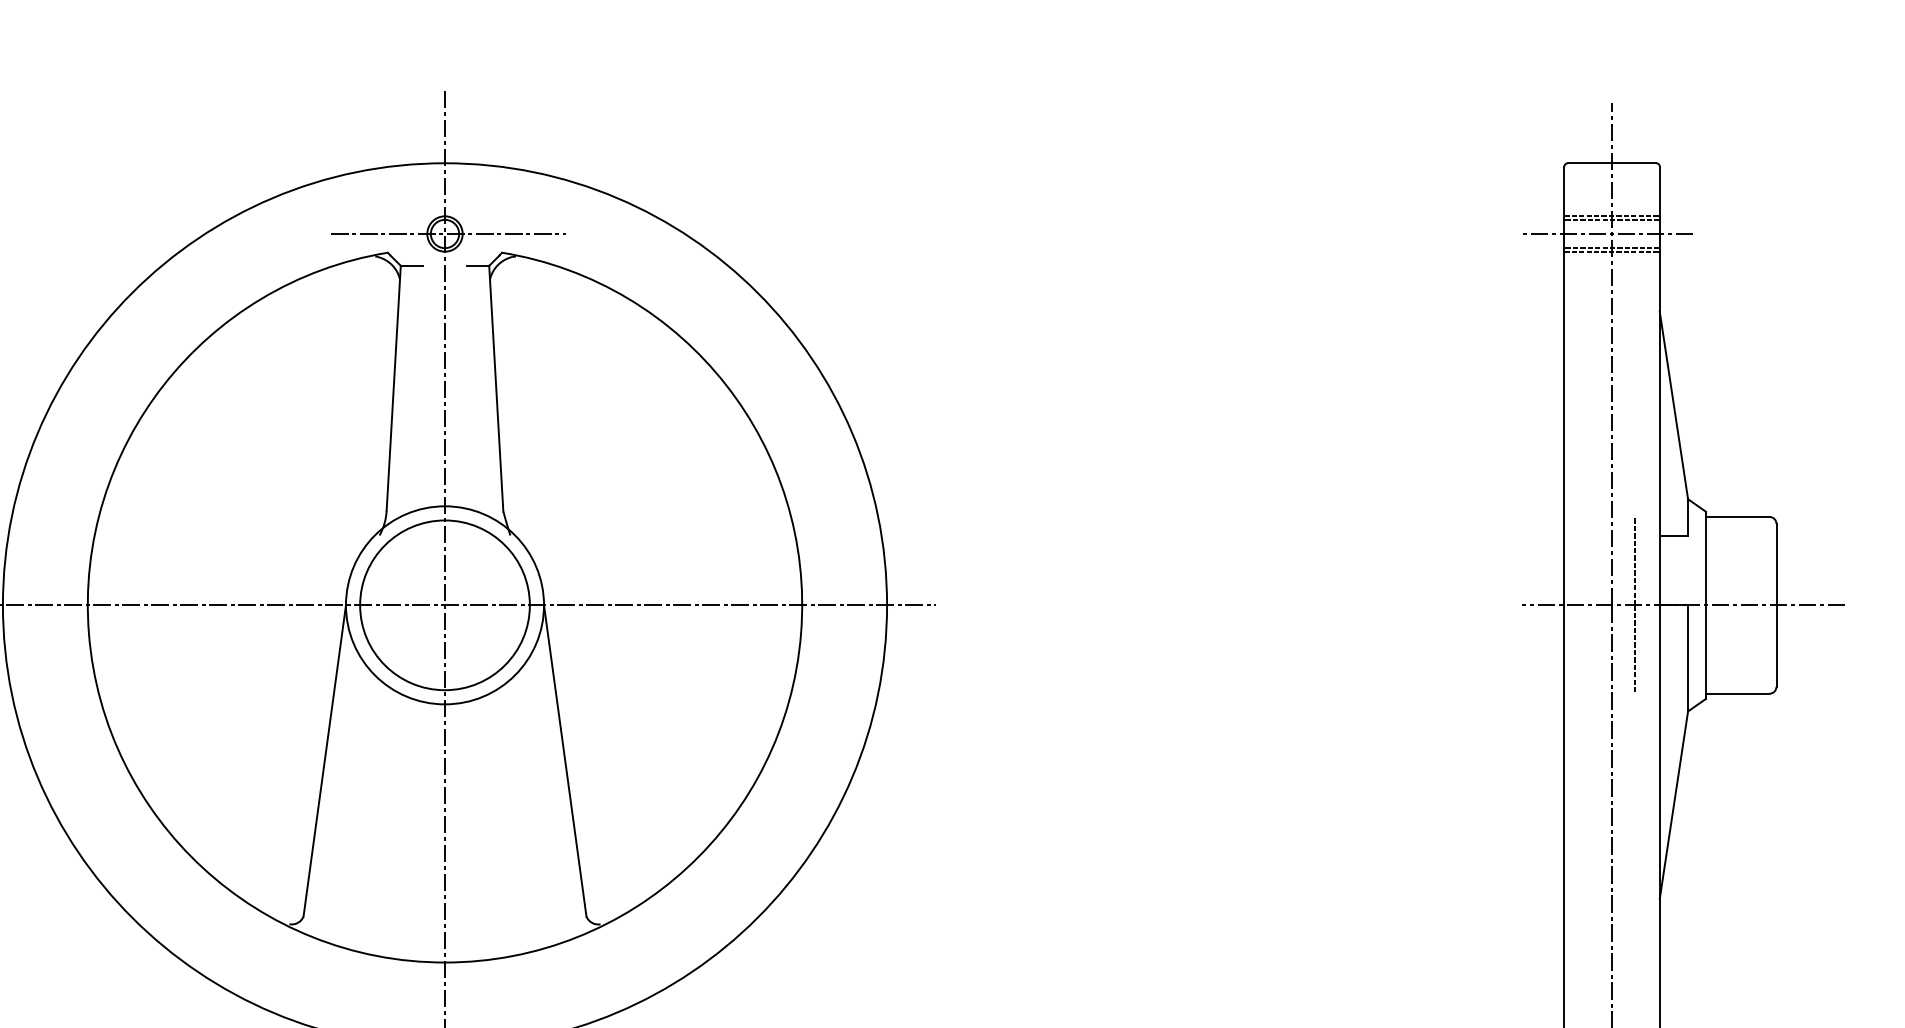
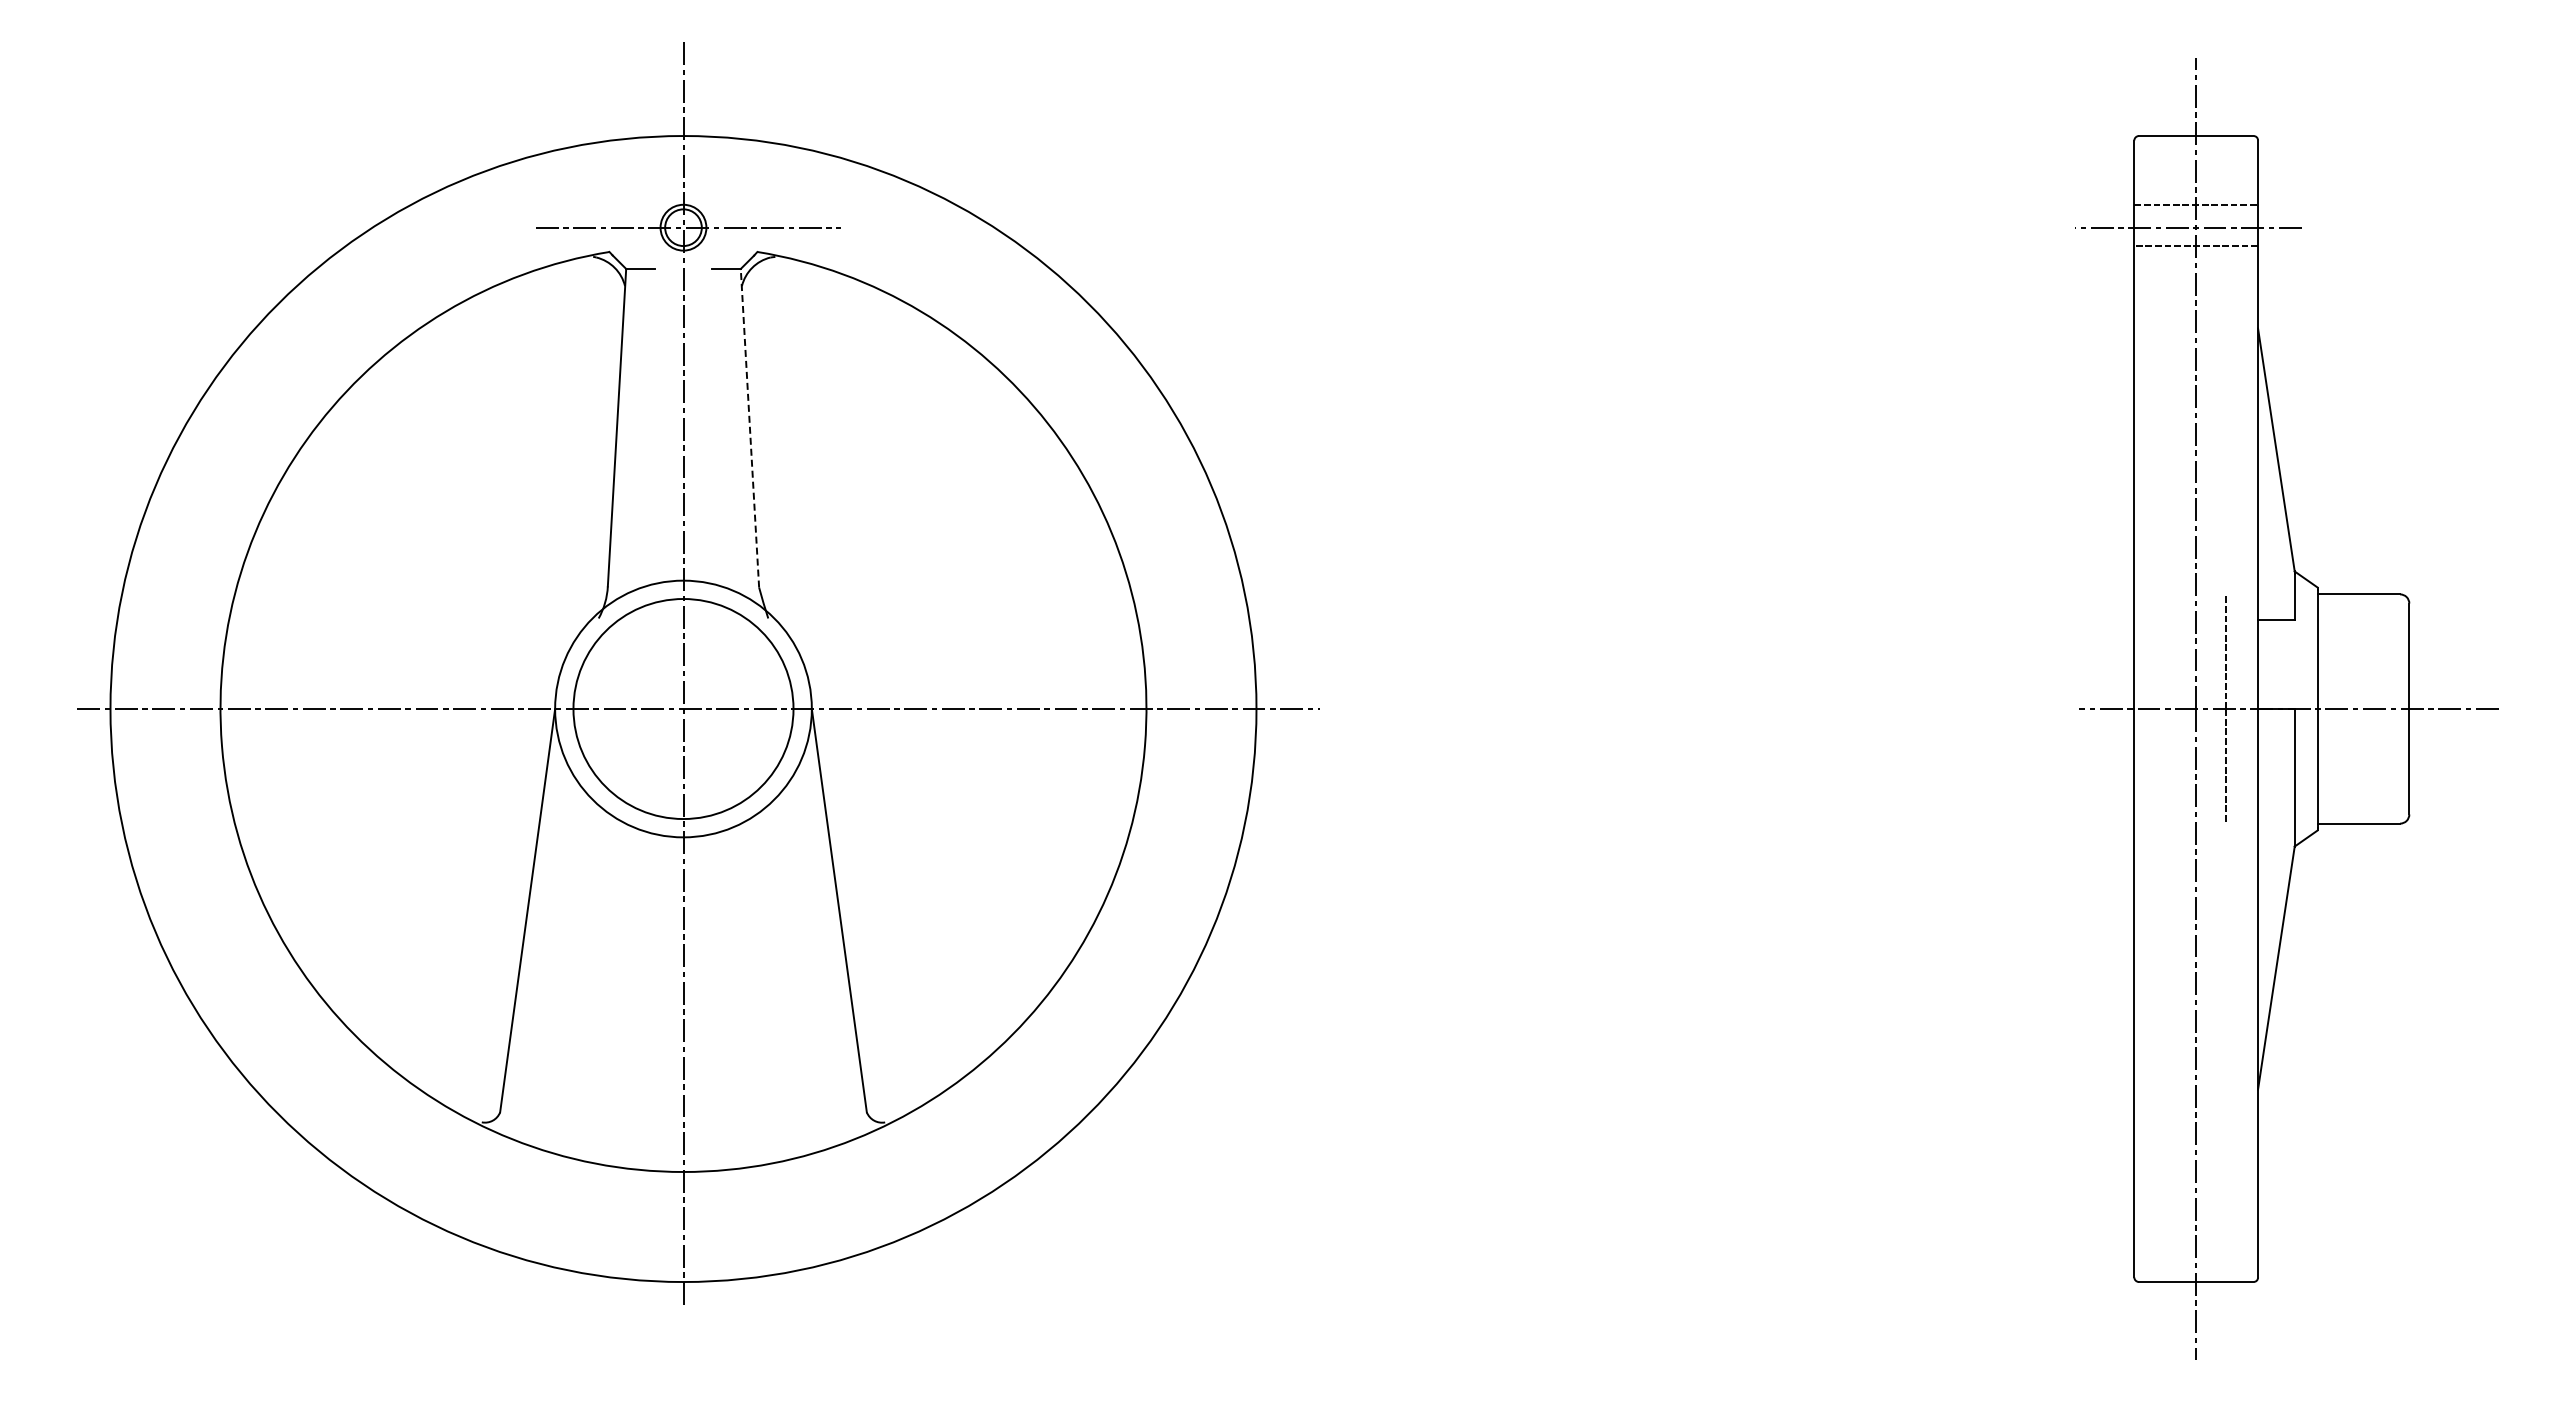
line: (1612, 219) -> (2196, 209), removed
line: (1612, 251) -> (2196, 250), removed
line: (495, 388) -> (749, 428), solid -> dashed

